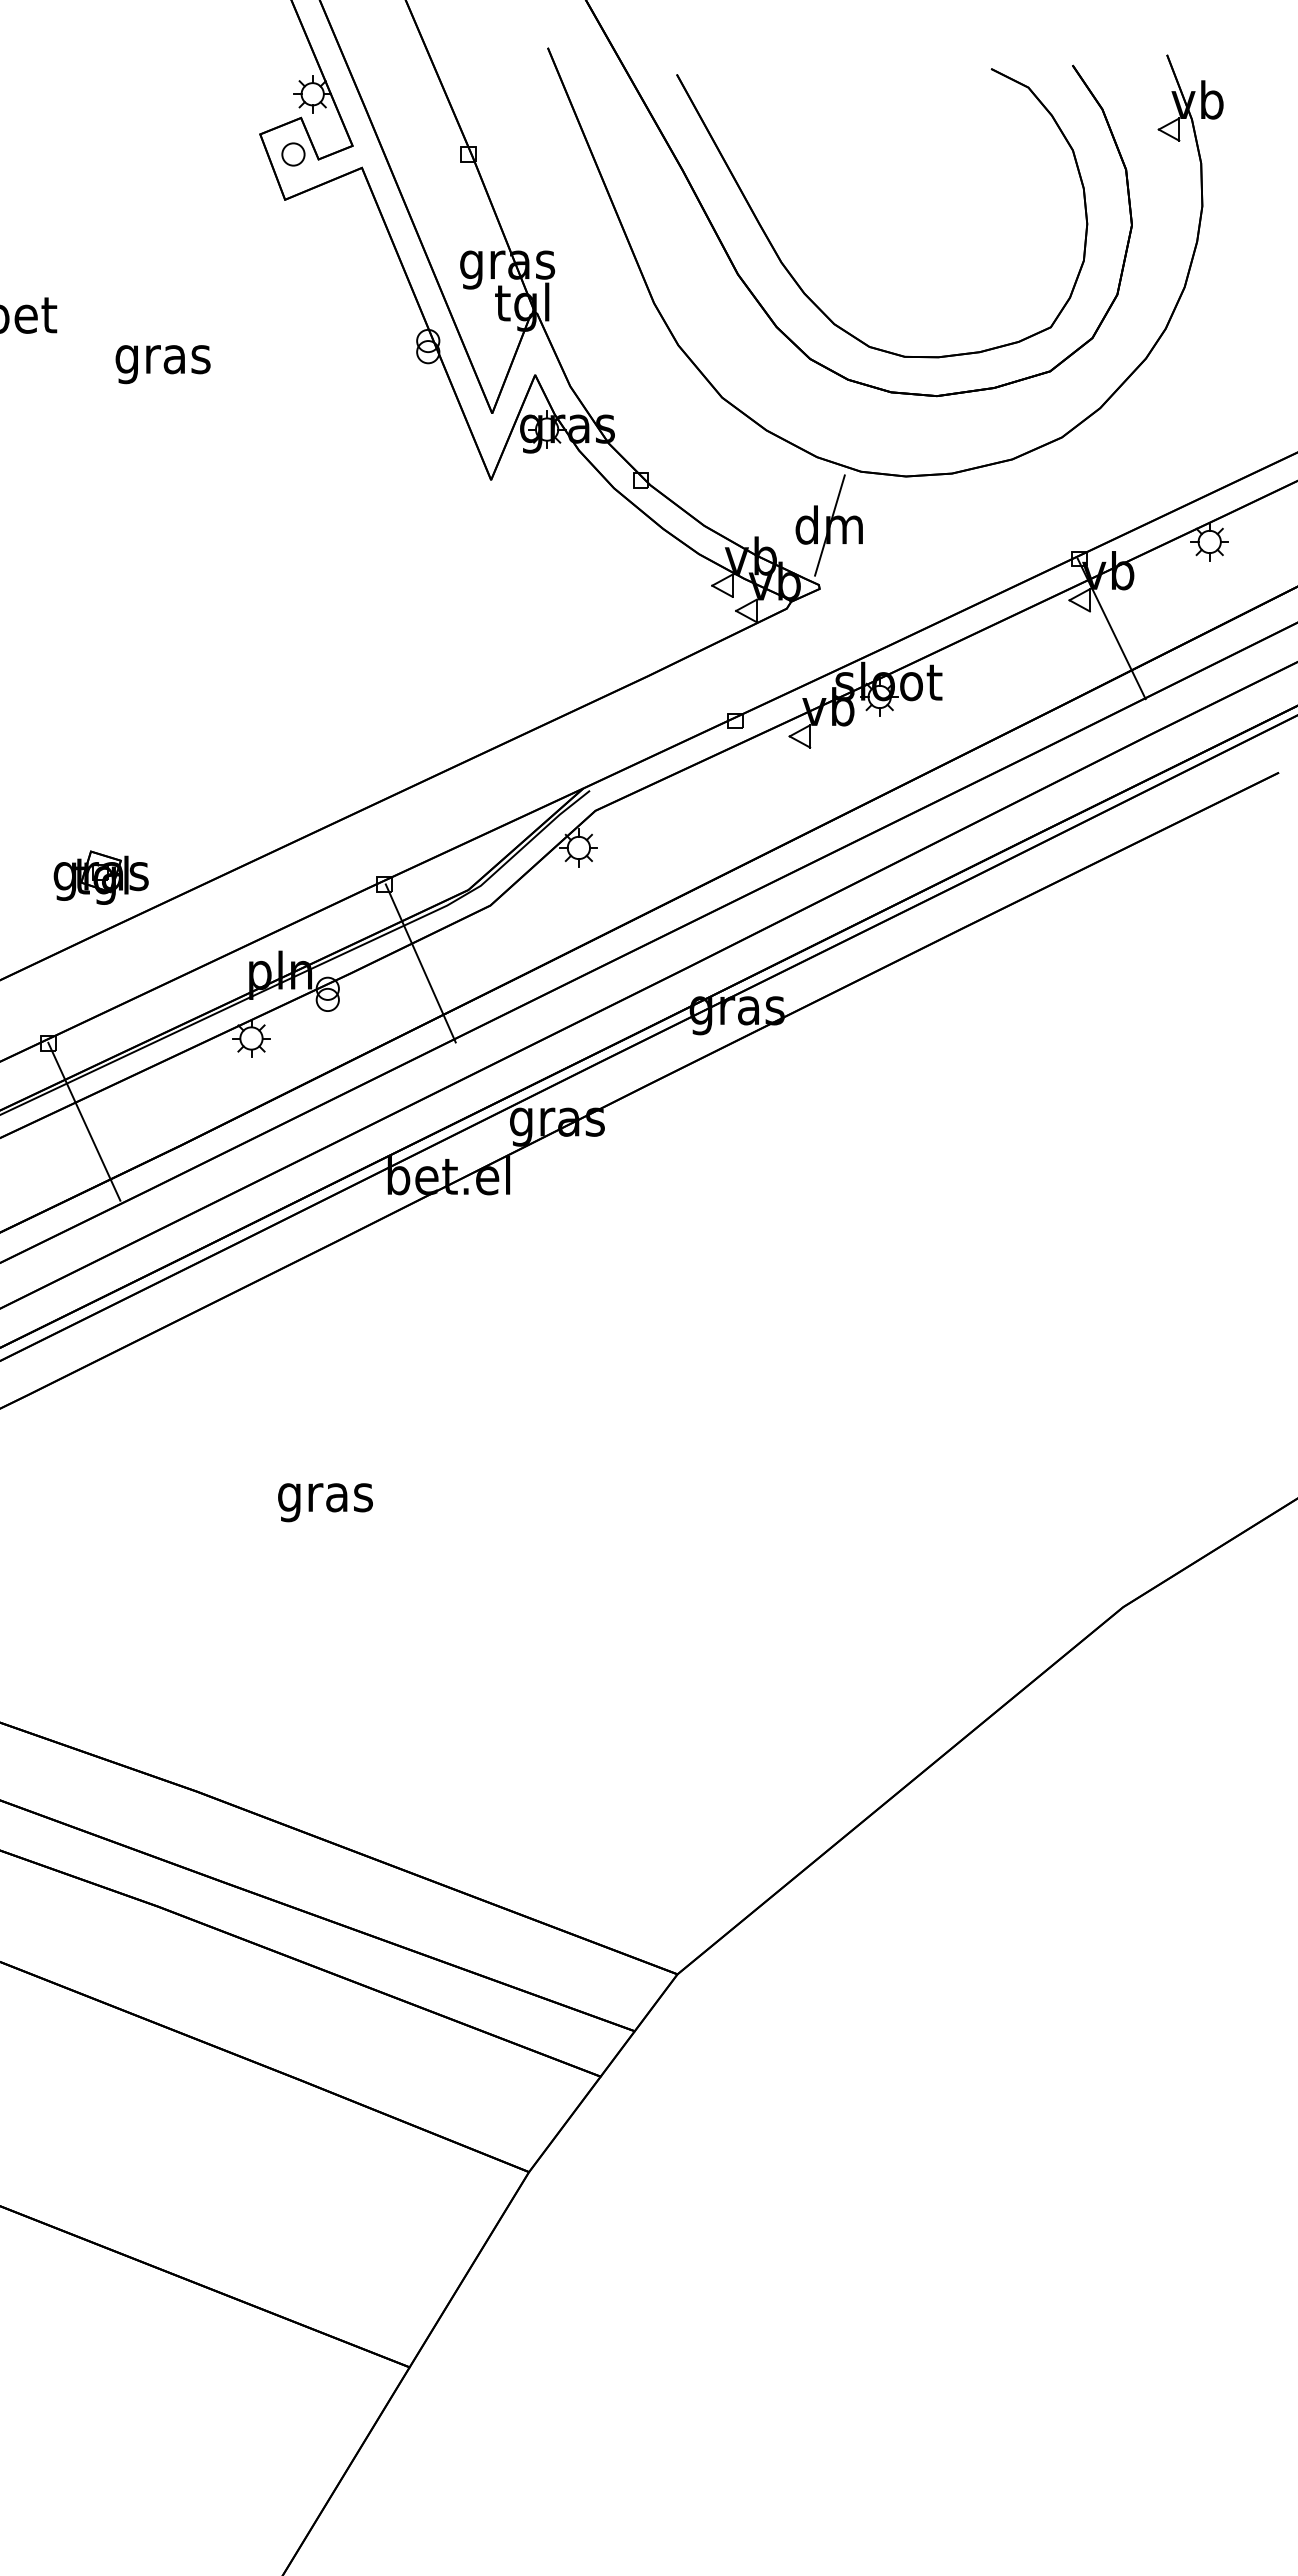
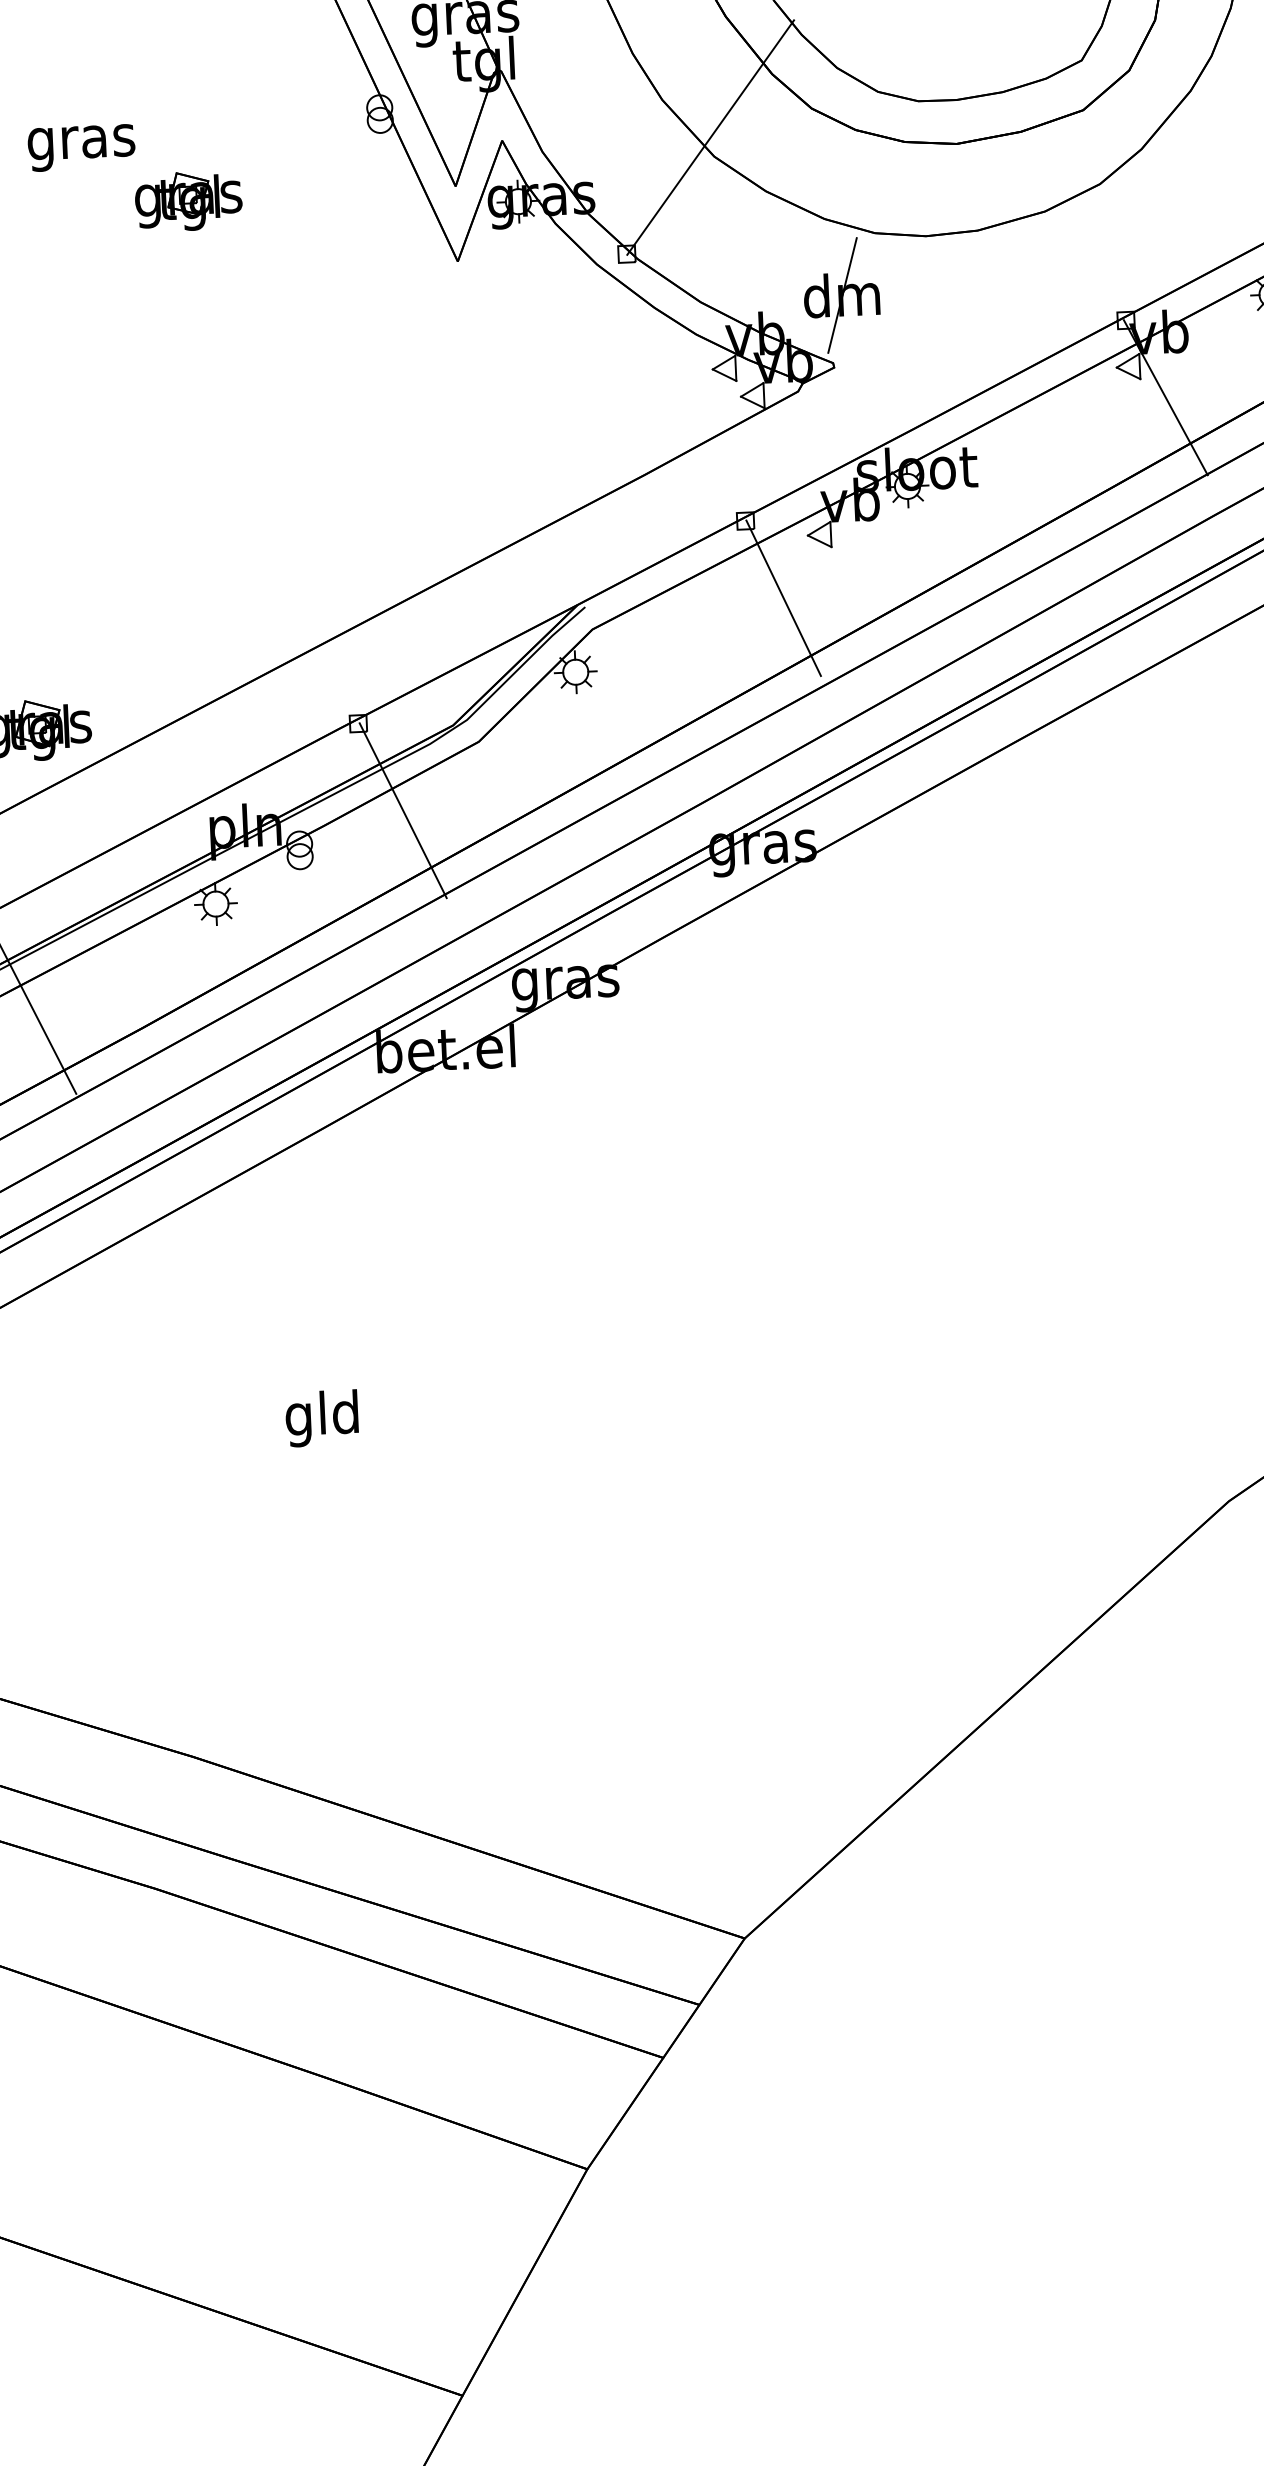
line: (719, 380) -> (710, 137), added
part: (255, 415) -> (188, 200), added
line: (765, 790) -> (783, 597), added
text: (325, 1497) -> (323, 1418), gras -> gld

